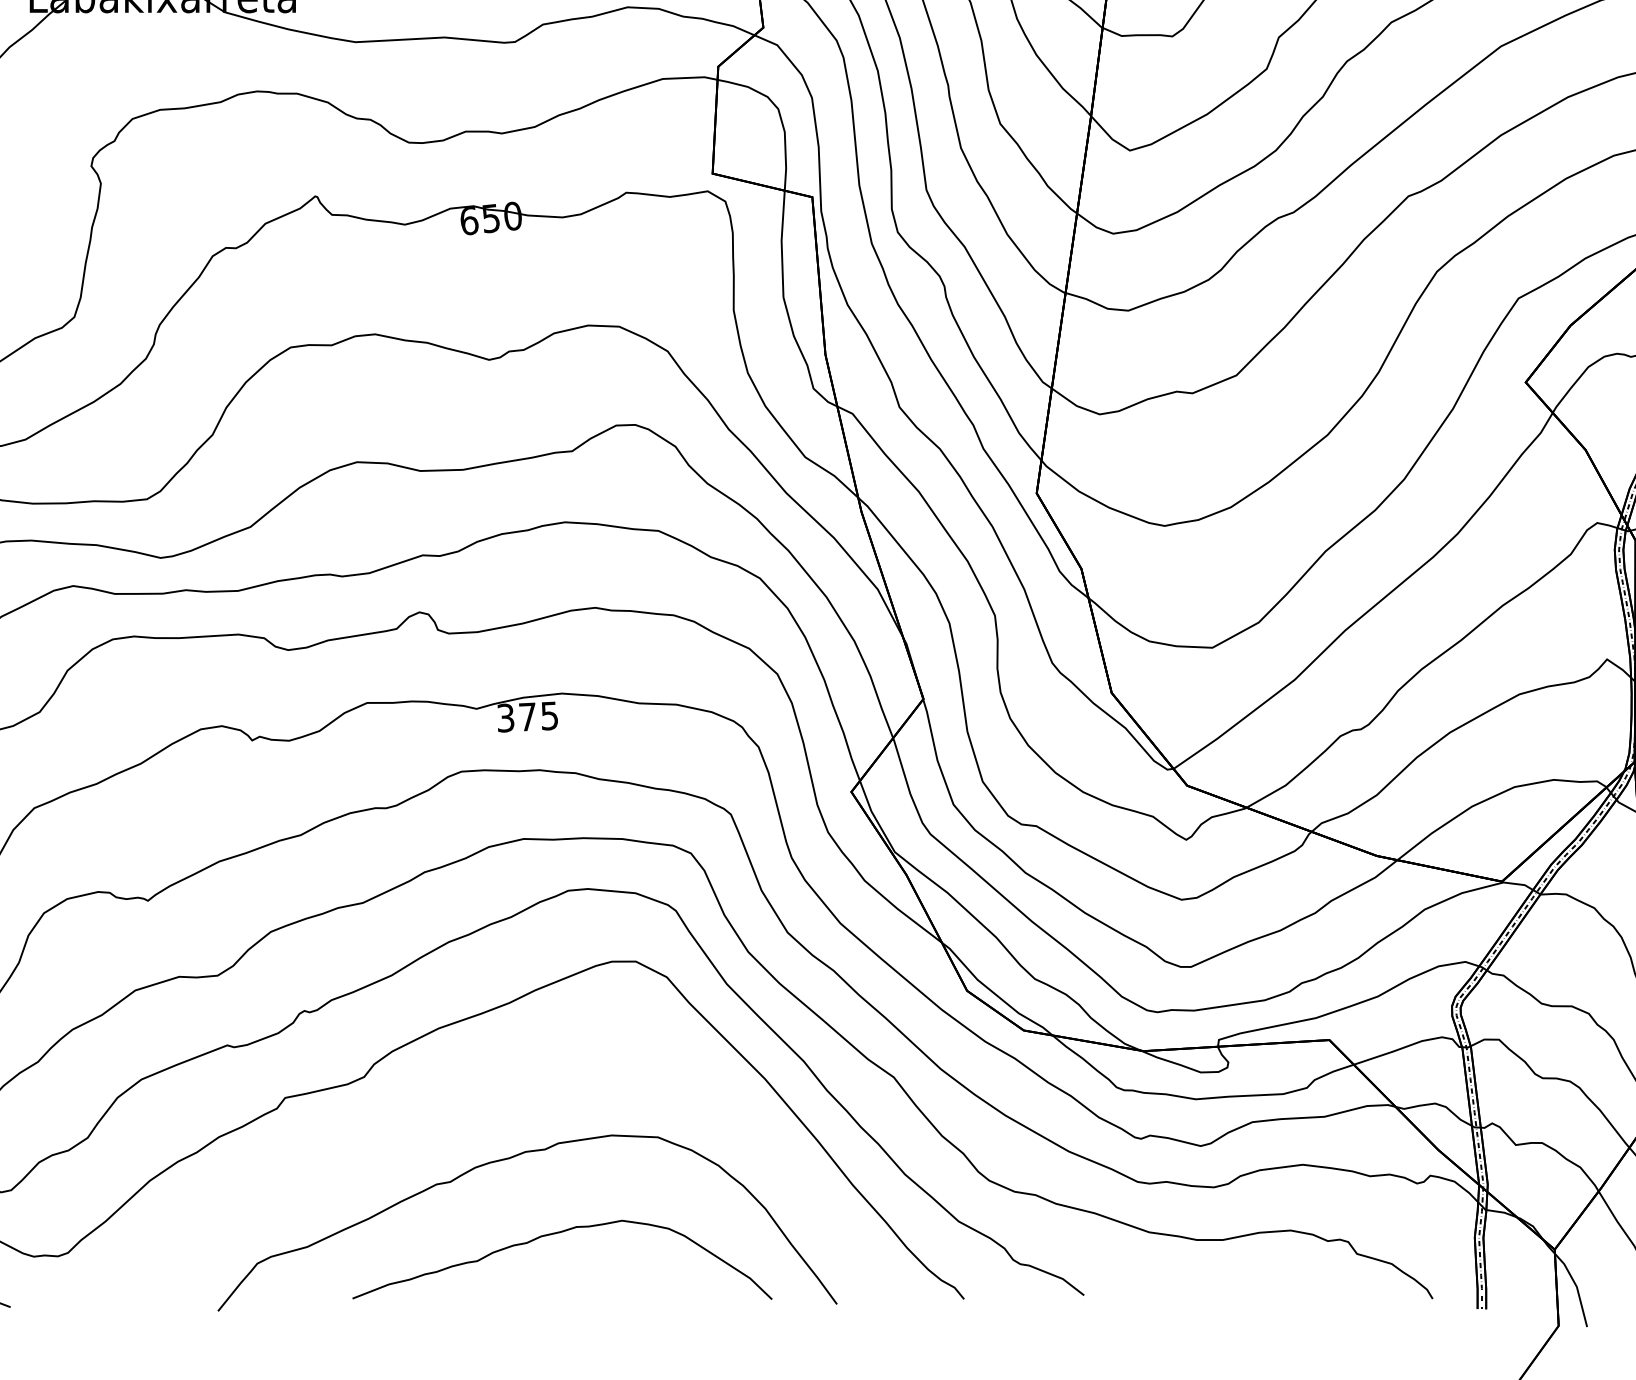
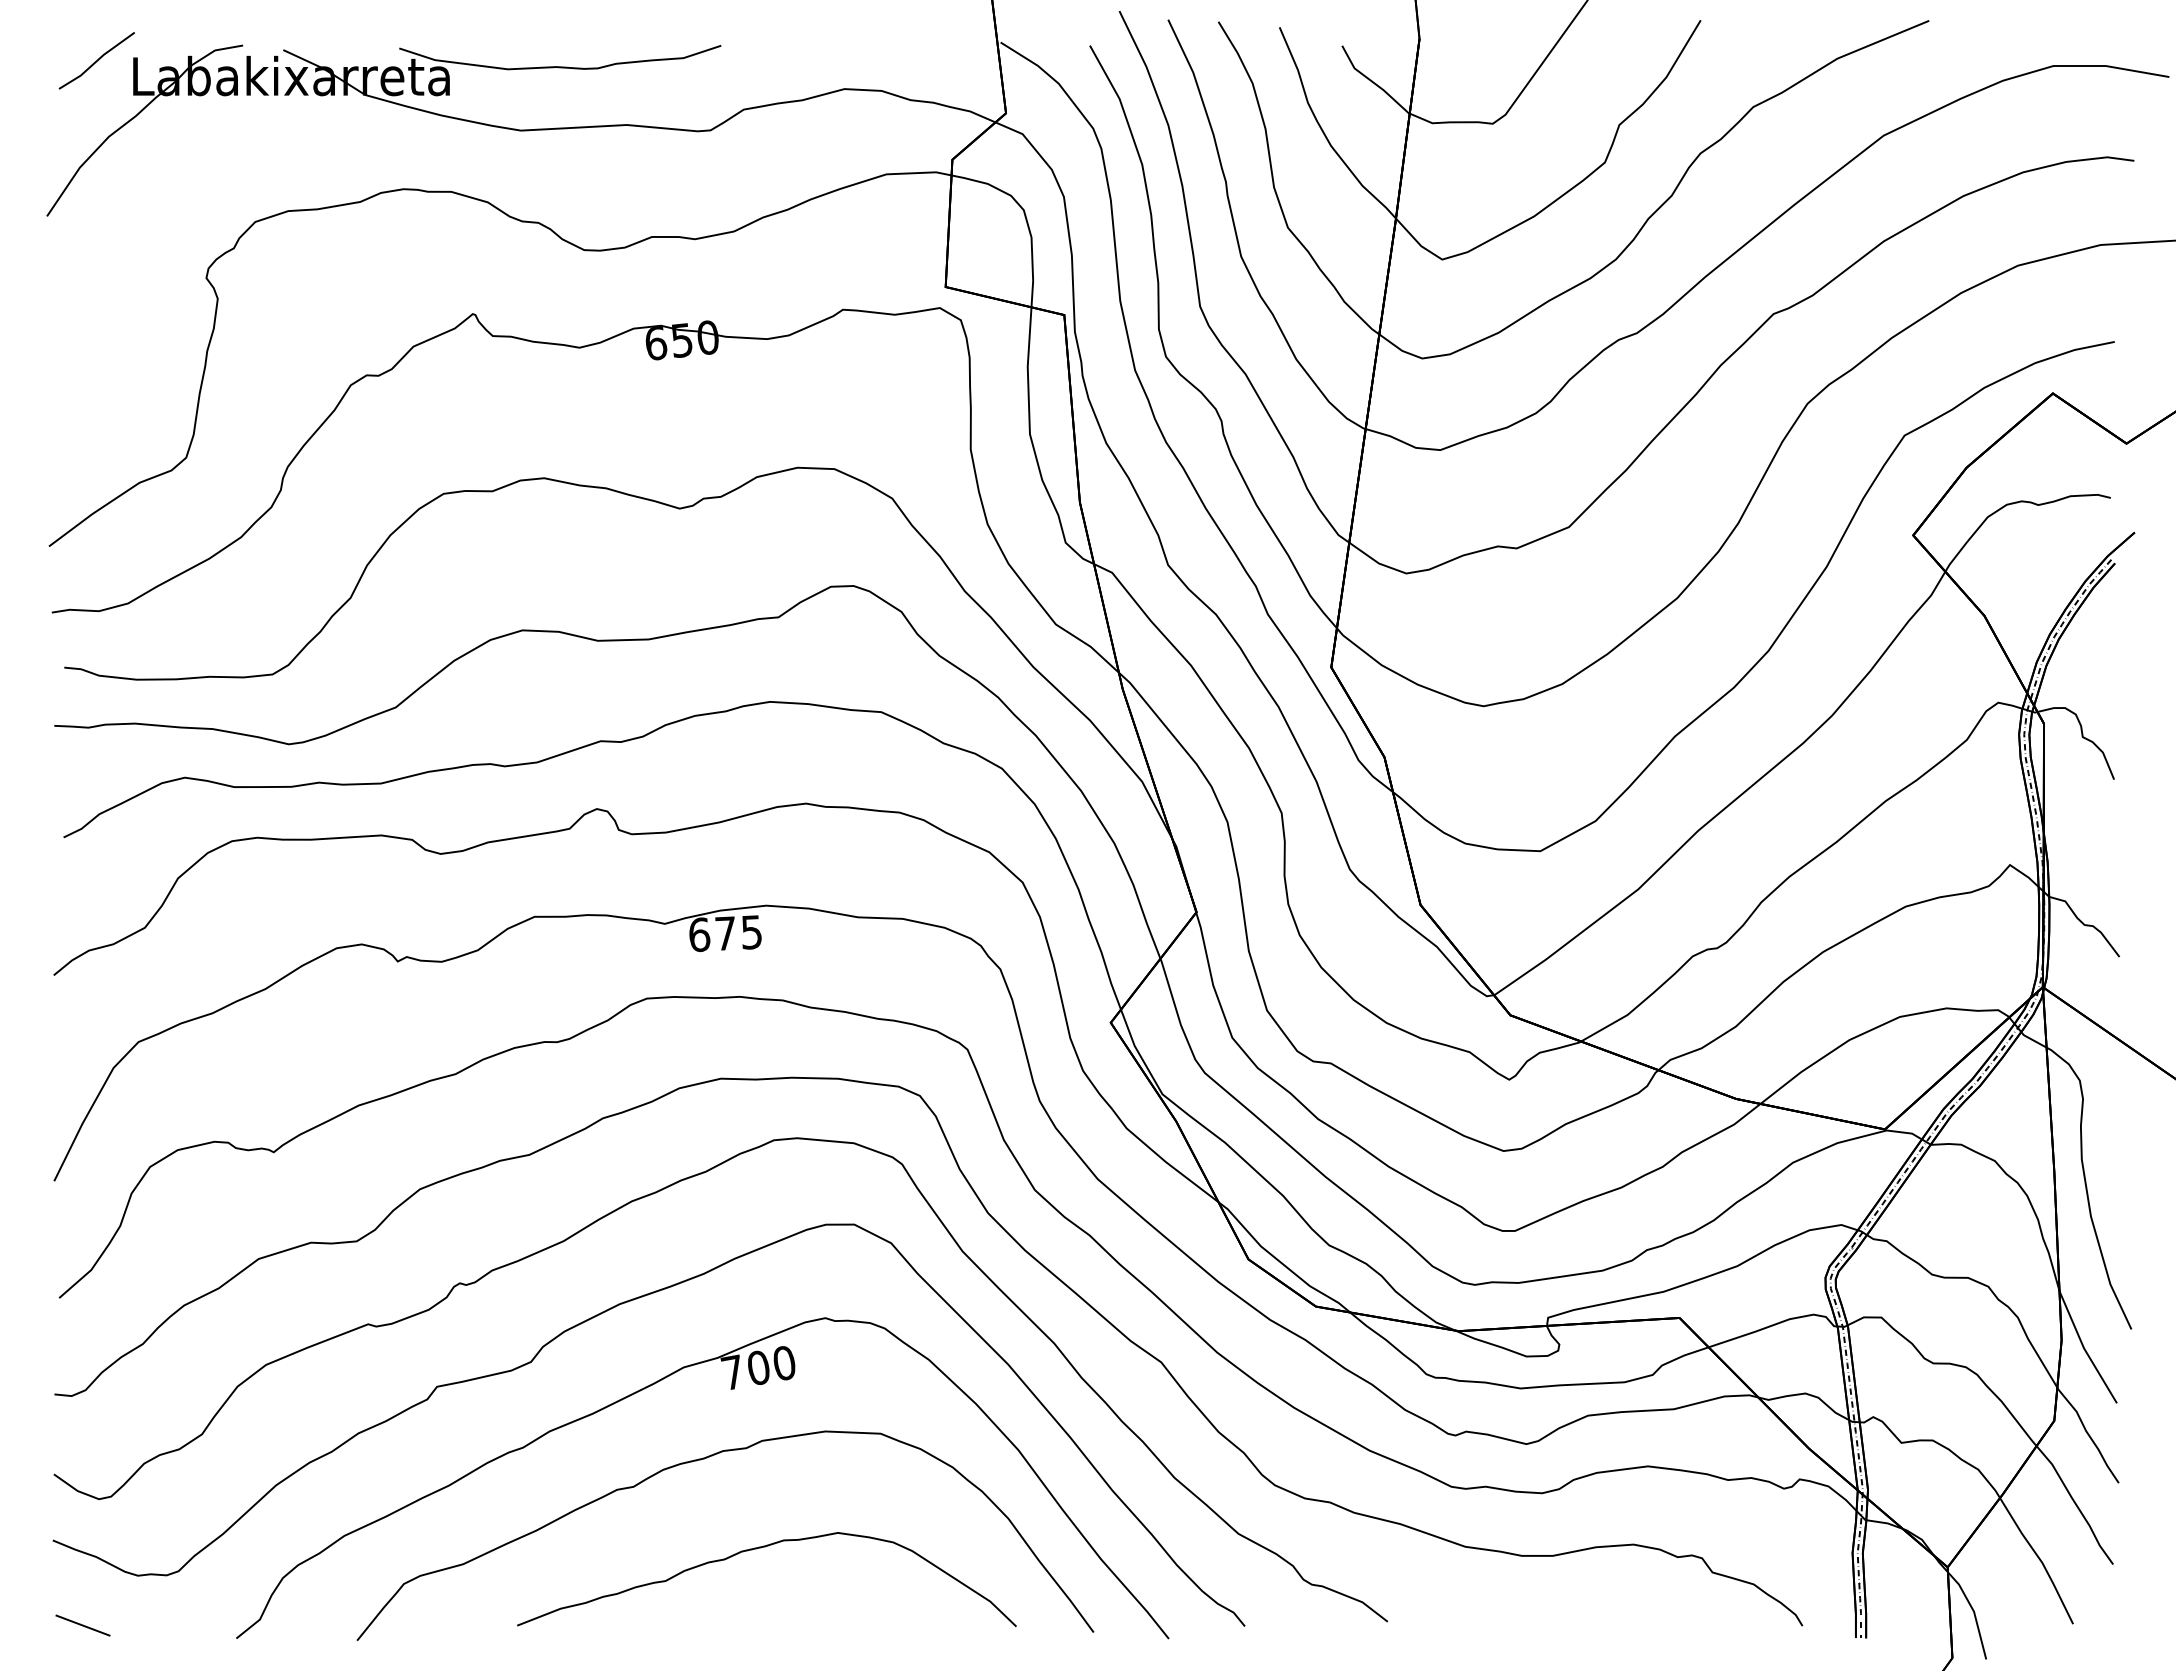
text: (505, 717) -> (699, 934), 375 -> 675
part: (531, 1100) -> (730, 1389), added

